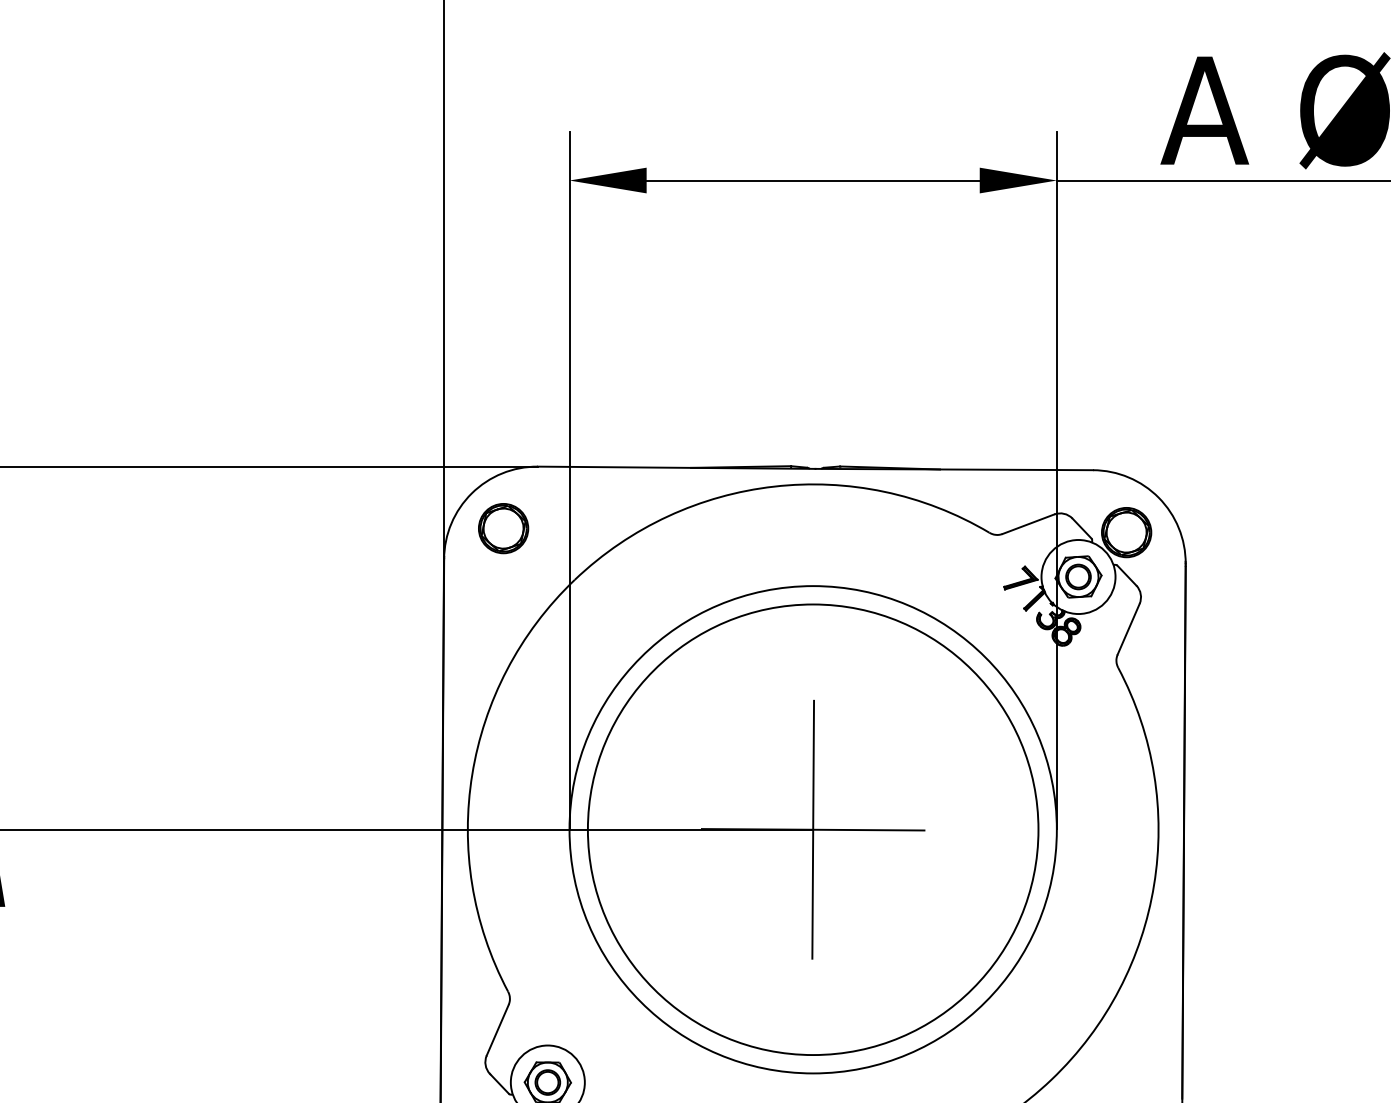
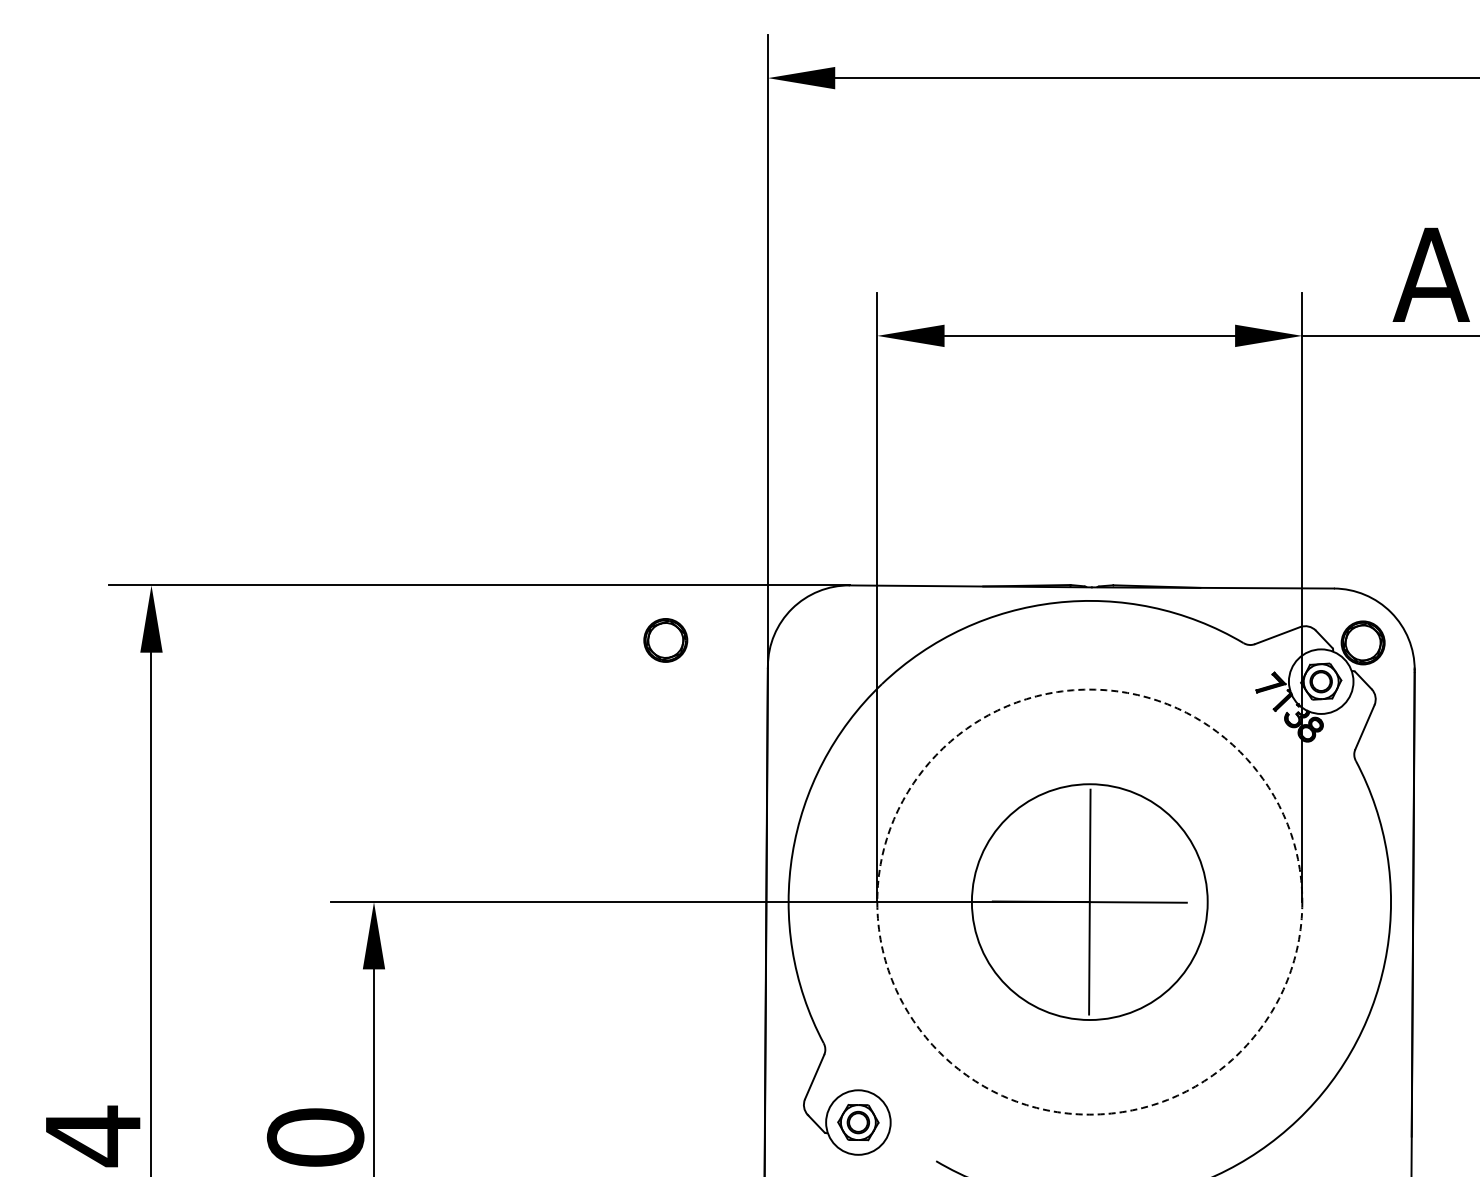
part: (503, 528) -> (665, 640), moved
circle: (812, 829) -> (1089, 901), size x0.6
circle: (812, 829) -> (1089, 901), solid -> dashed

